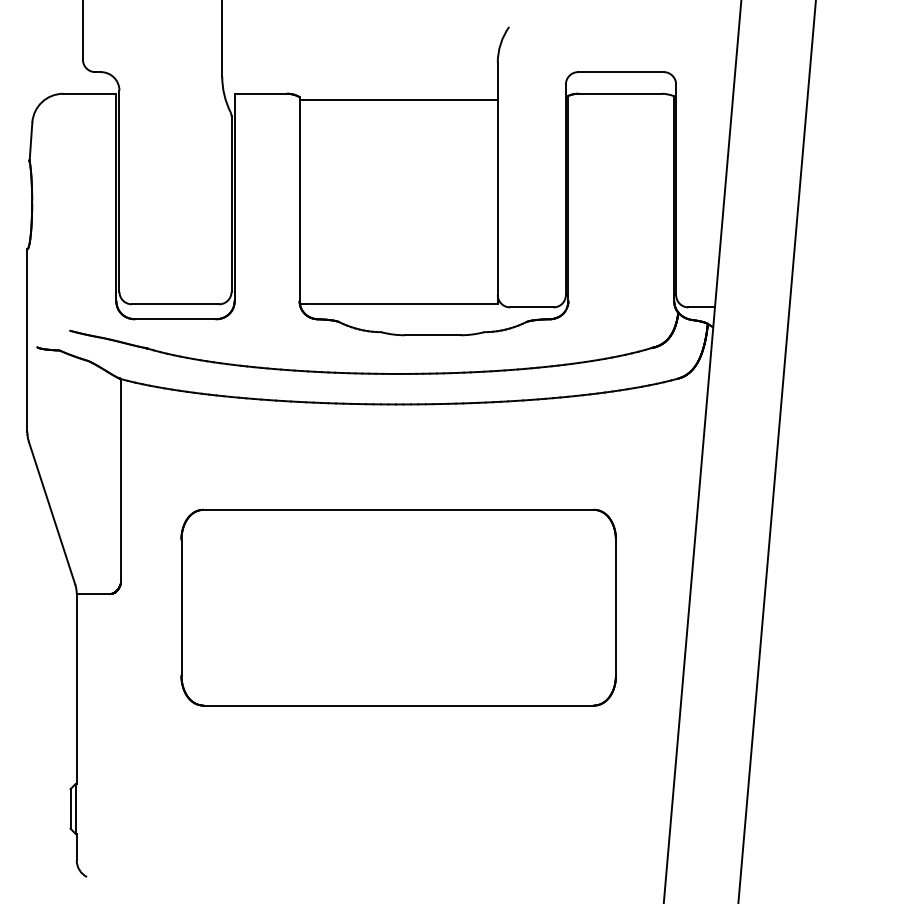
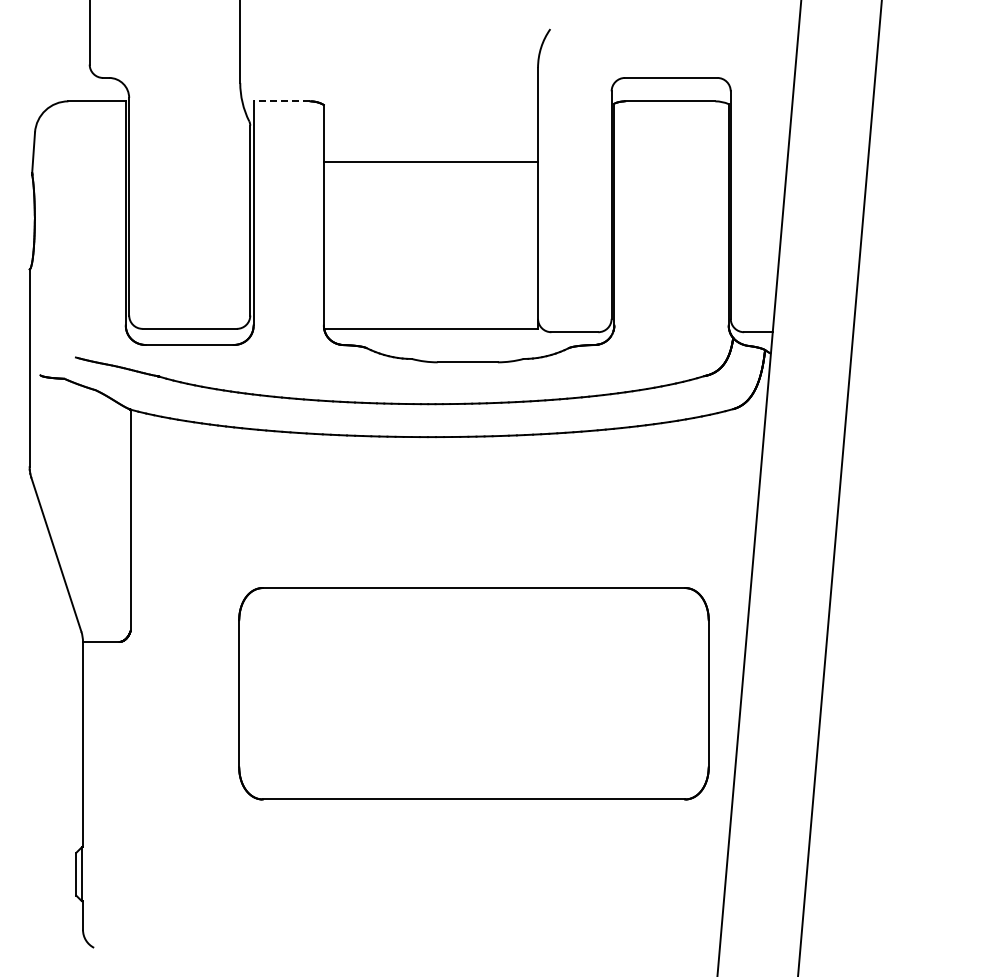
line: (260, 93) -> (281, 101), solid -> dashed
line: (398, 100) -> (430, 162), moved
part: (398, 607) -> (473, 693), moved

